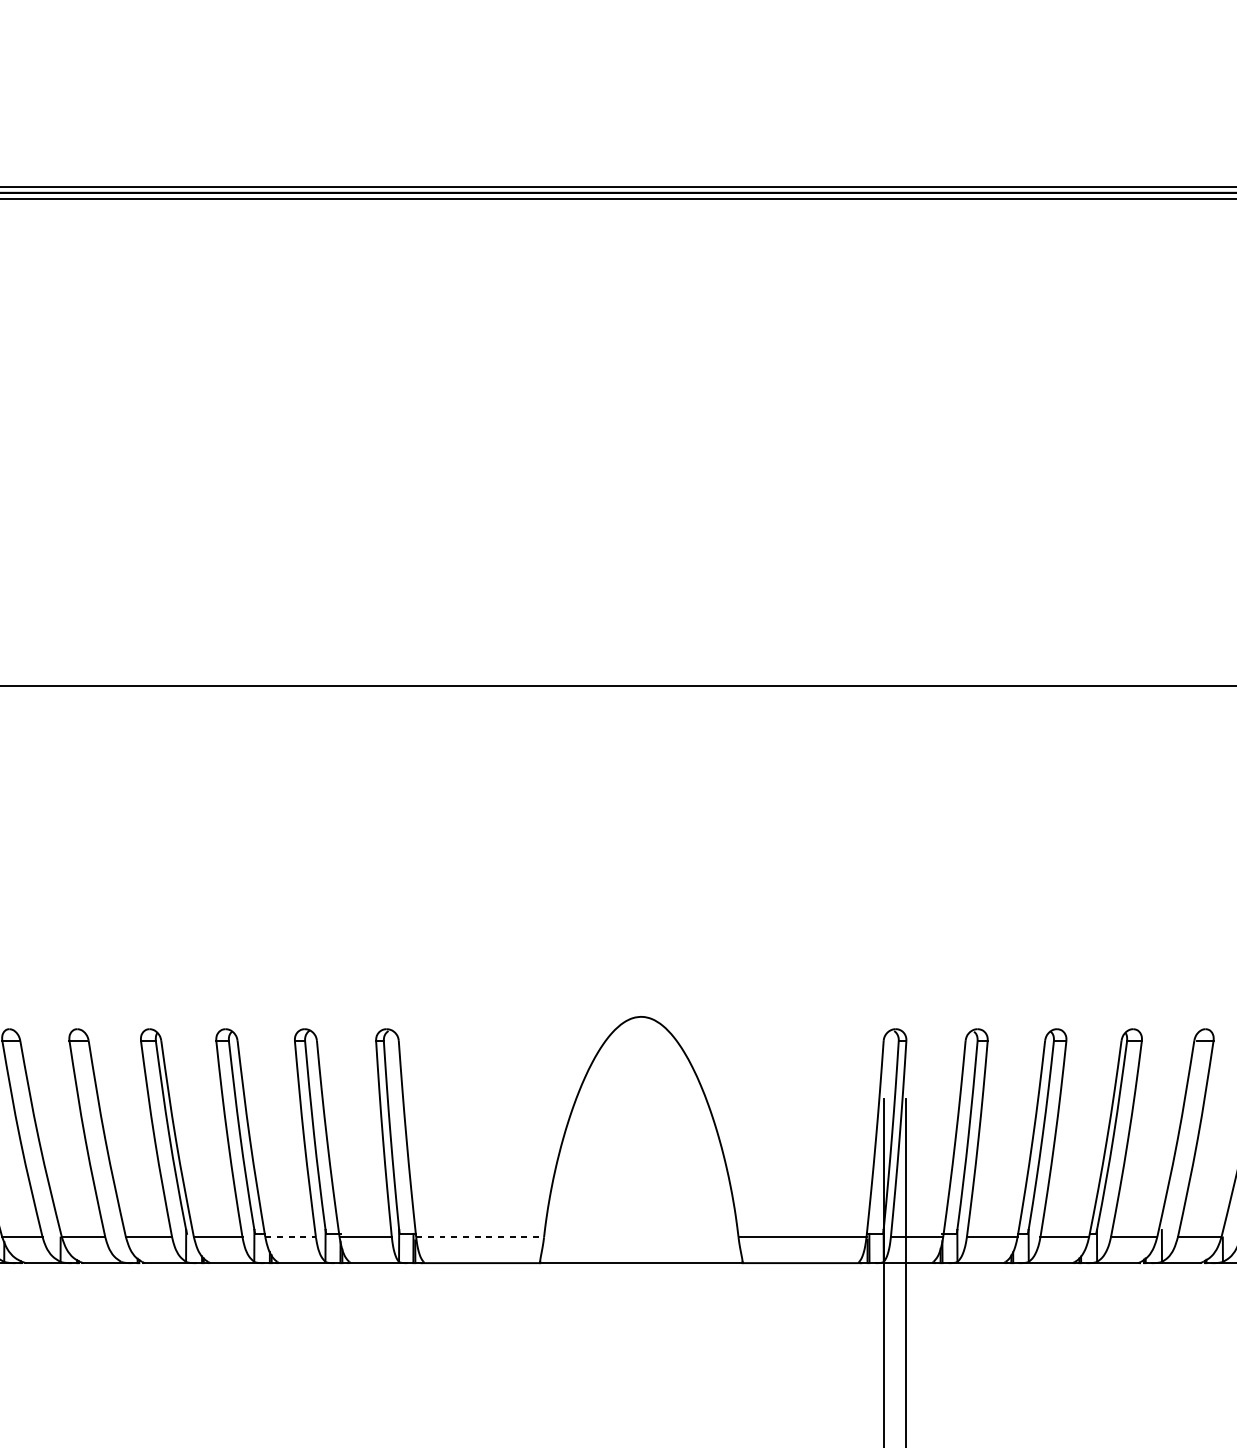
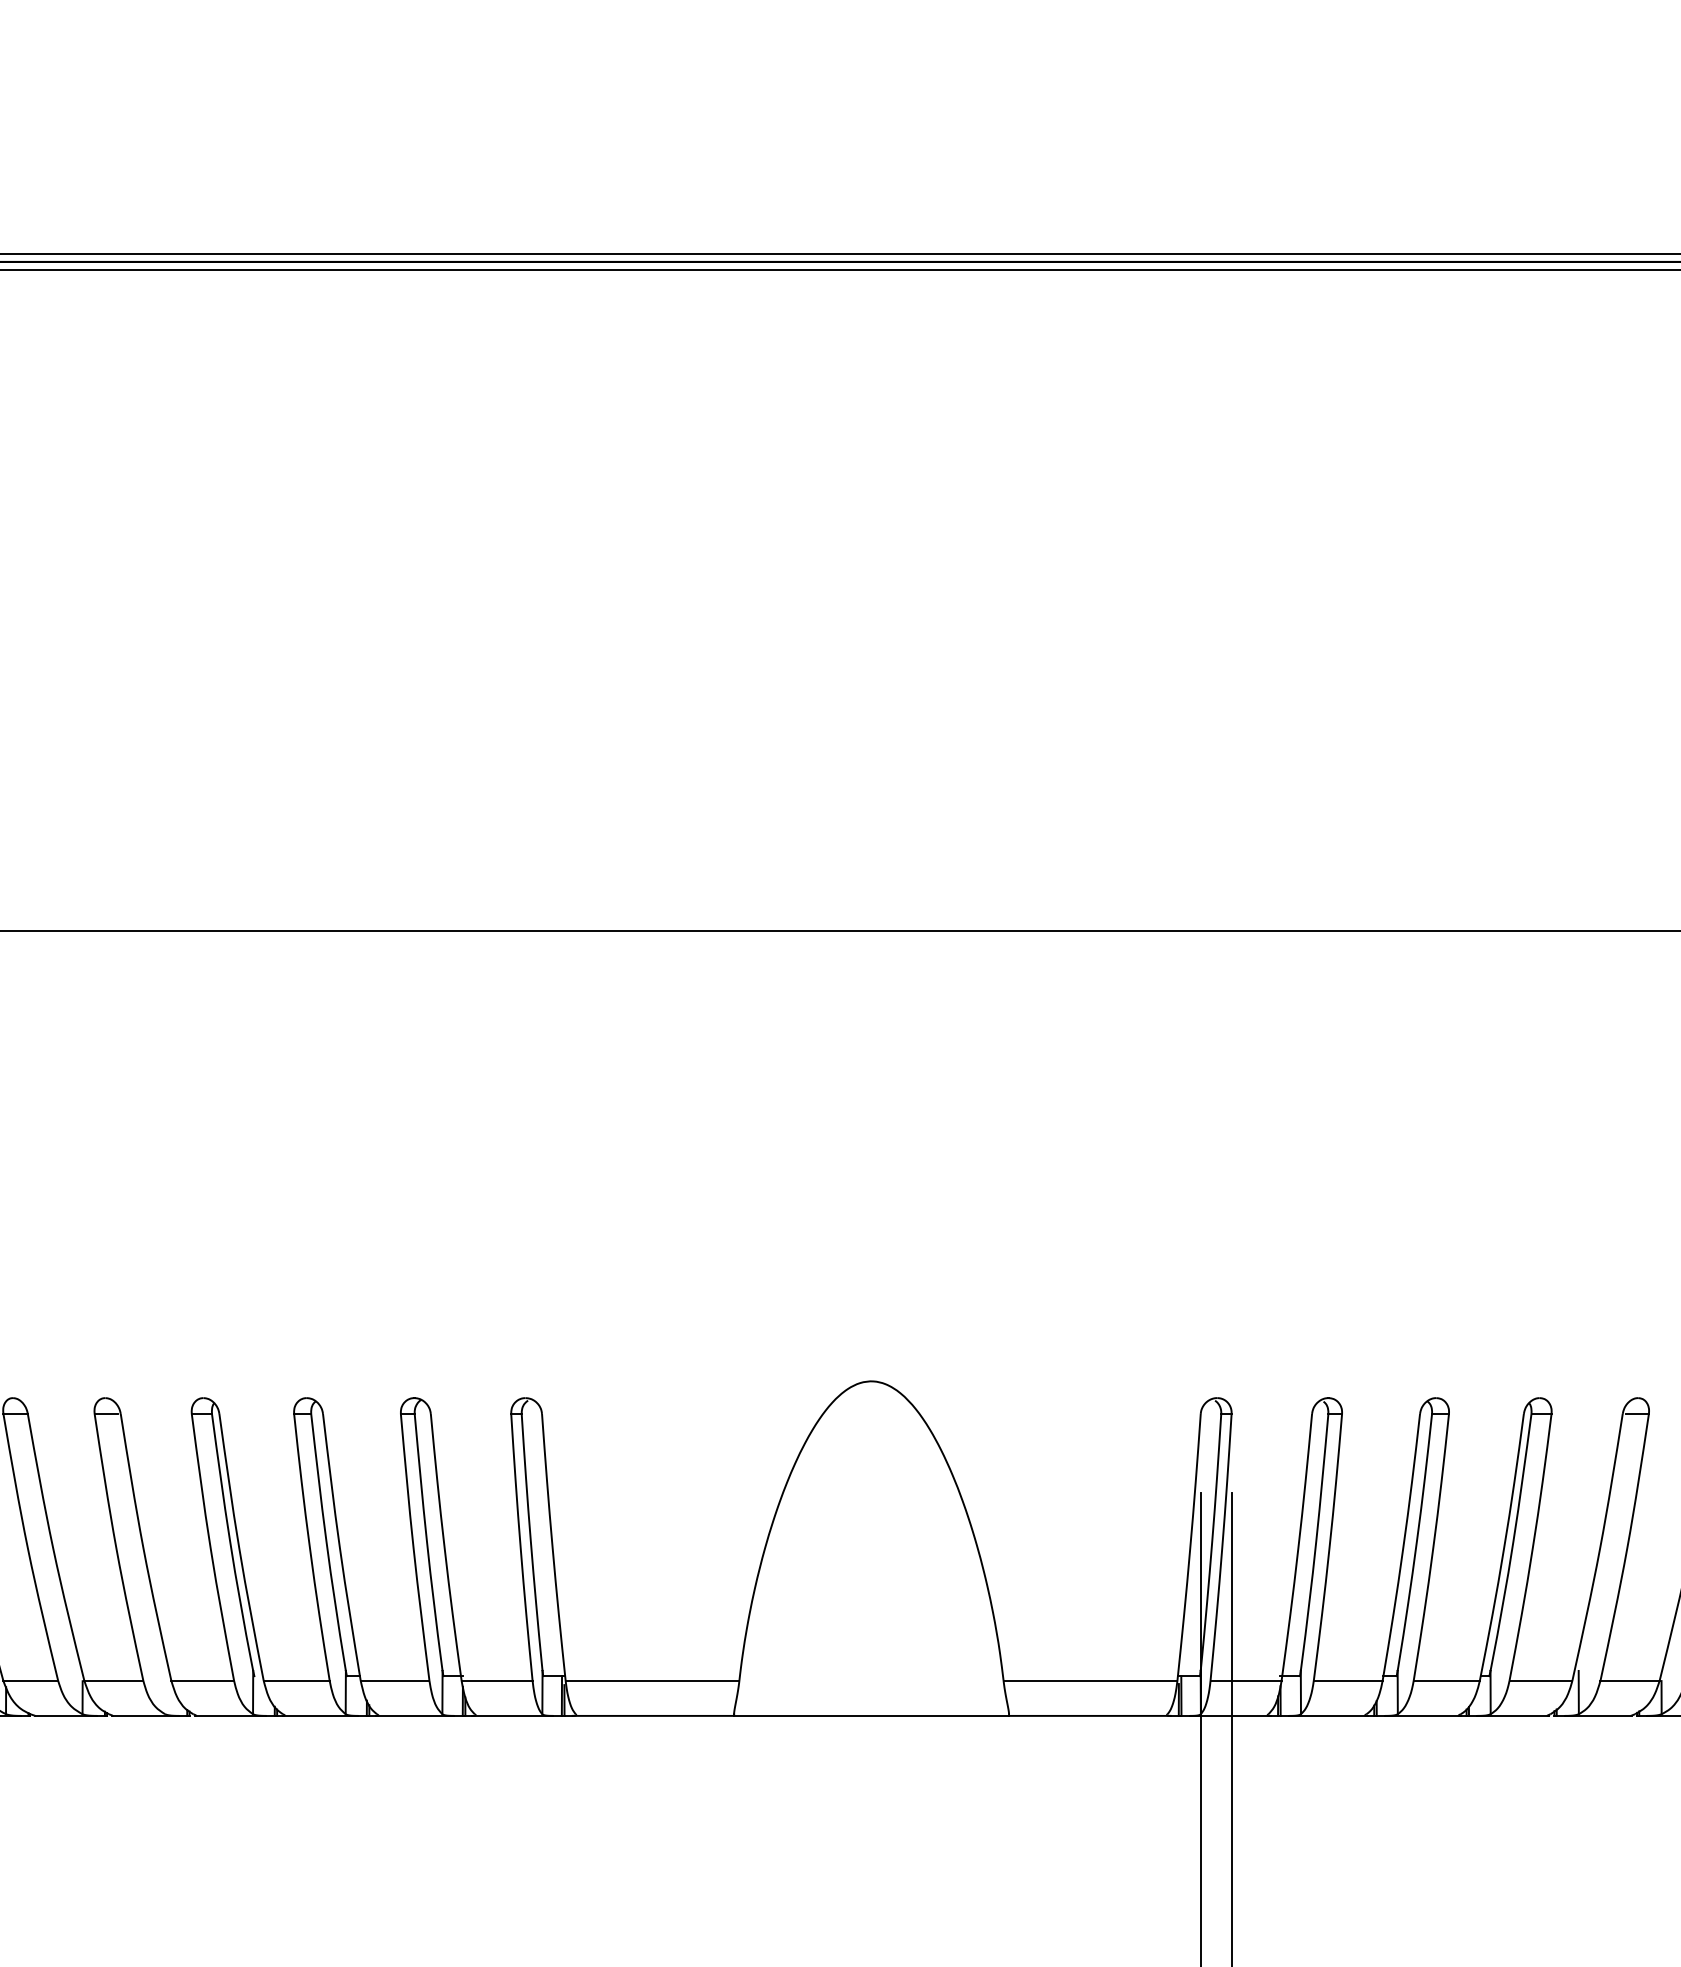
line: (290, 1237) -> (395, 1680), dashed -> solid
line: (480, 1237) -> (652, 1680), dashed -> solid

